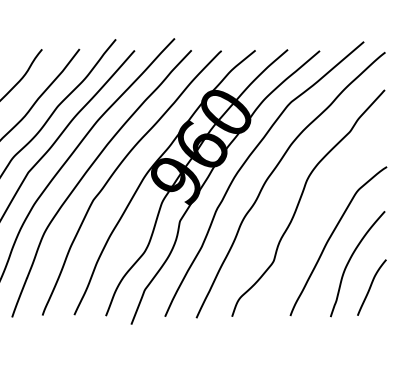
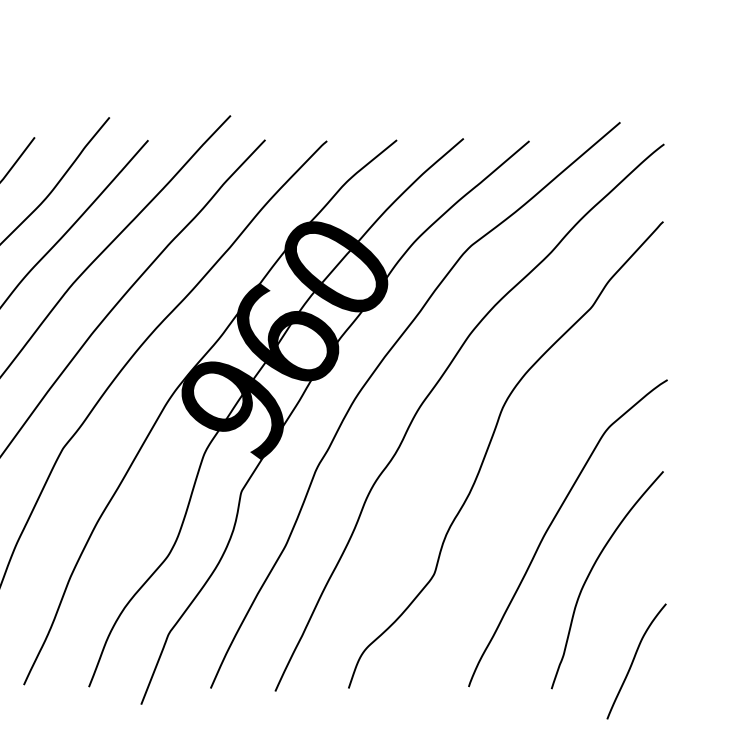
curve: (371, 287) -> (635, 661), moved

